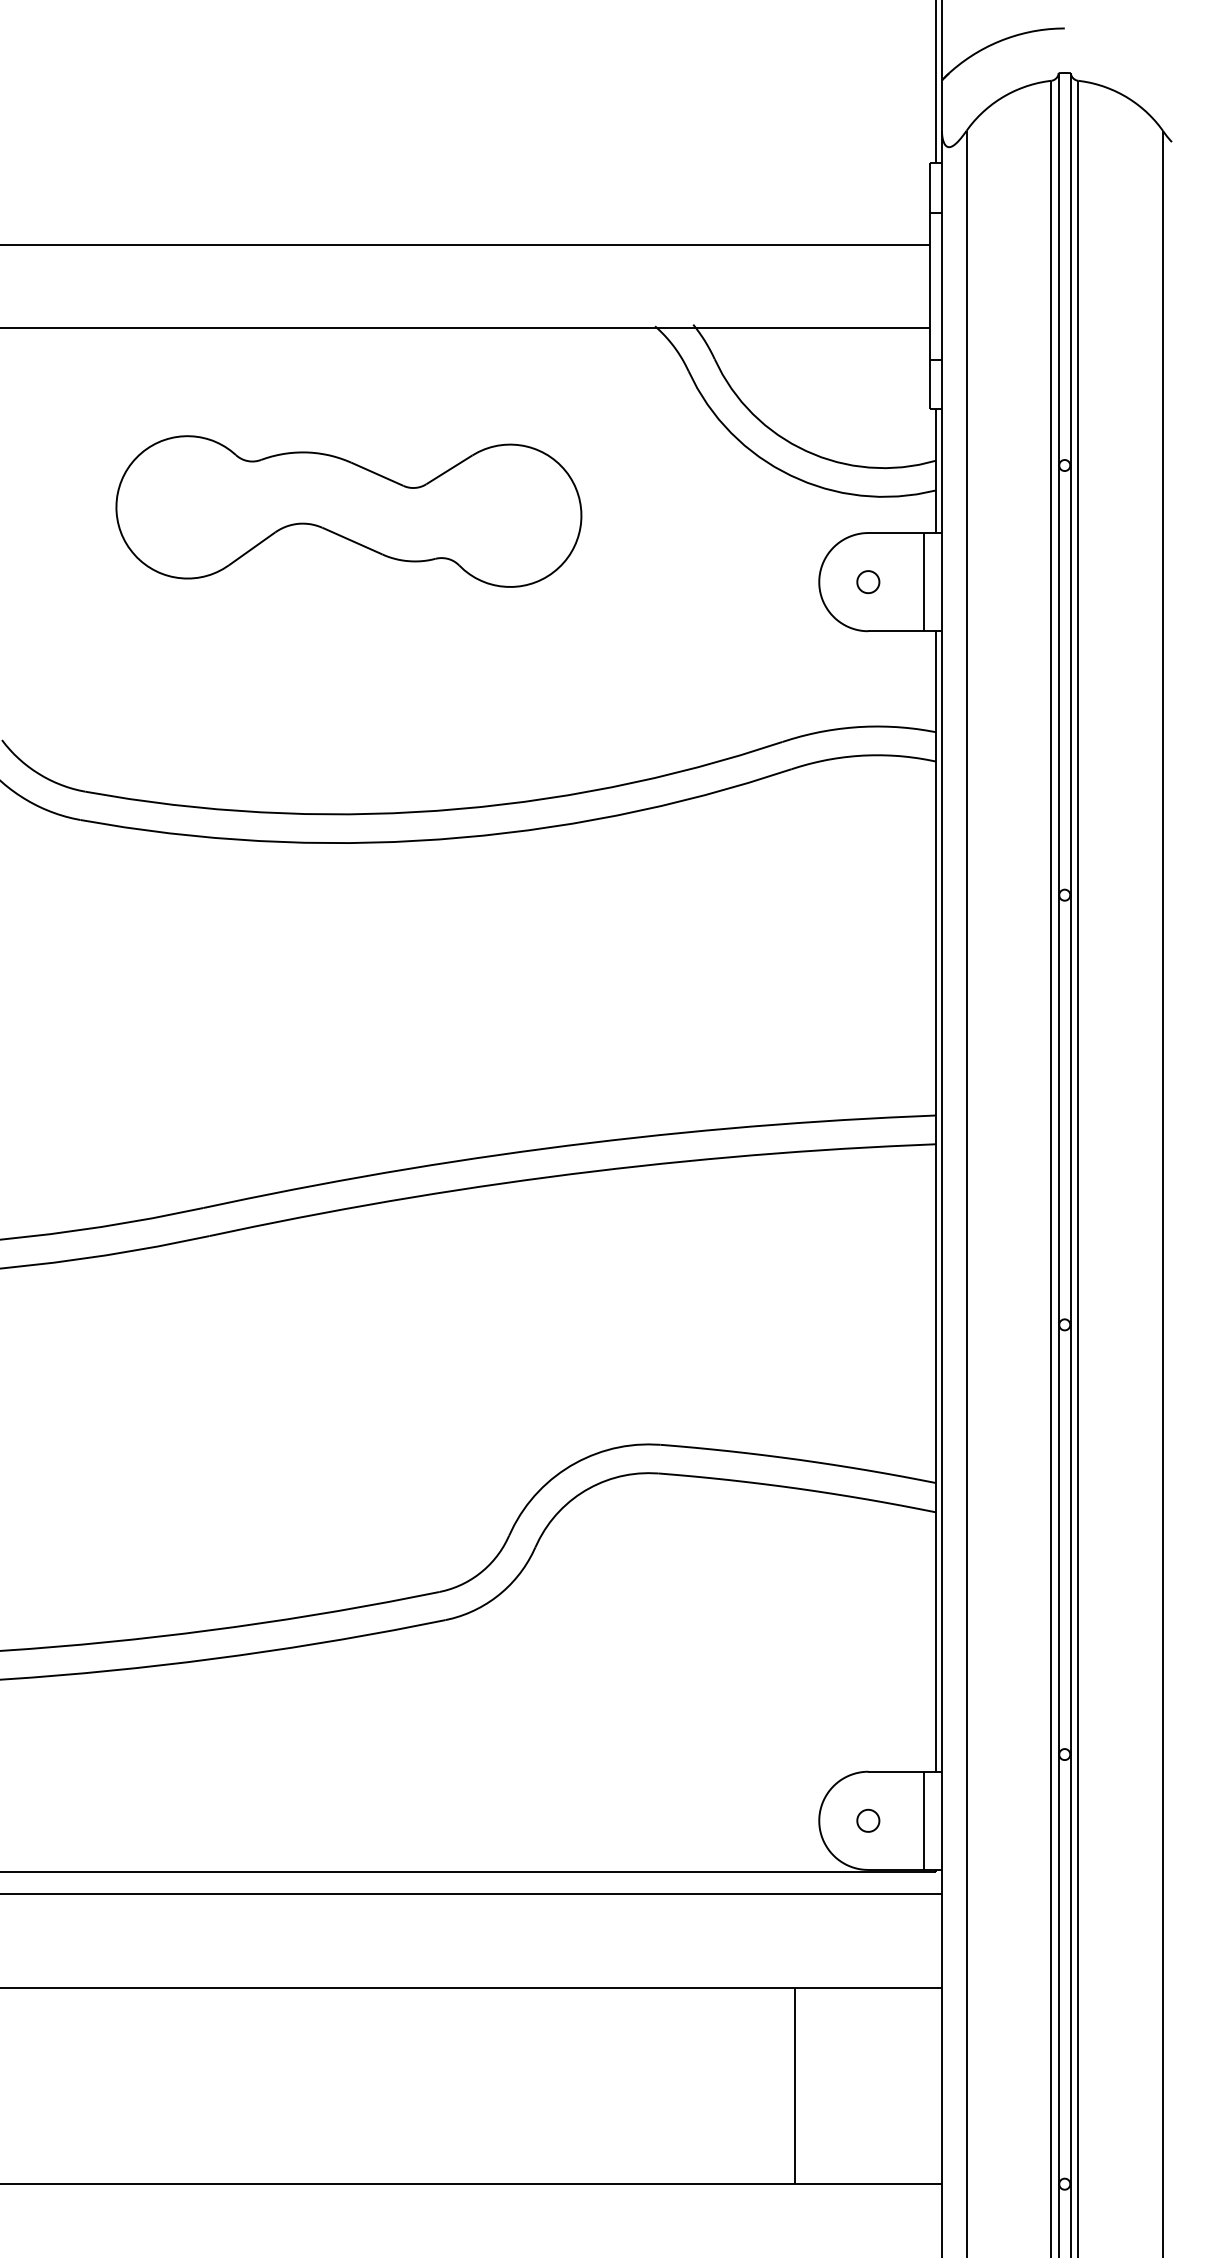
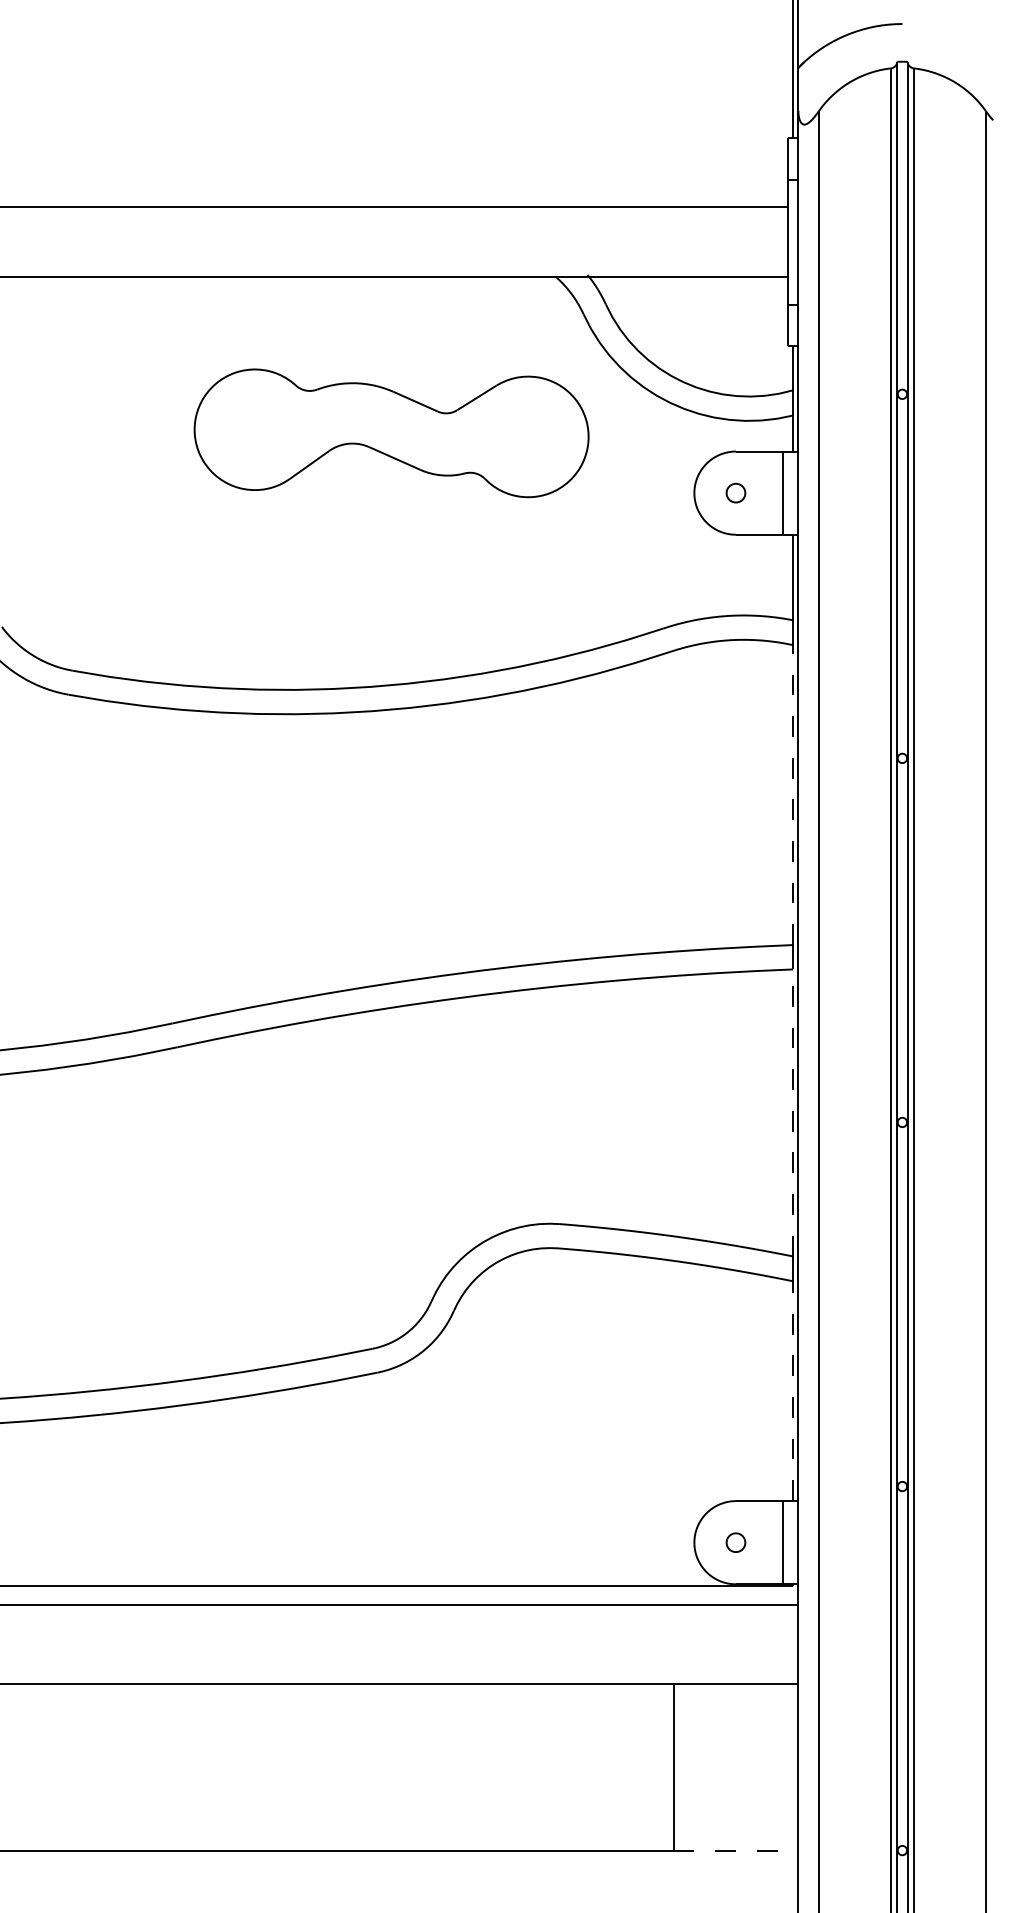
part: (348, 511) -> (391, 433), moved
line: (935, 938) -> (792, 795), solid -> dashed
line: (935, 1313) -> (792, 1112), solid -> dashed
line: (935, 1642) -> (792, 1391), solid -> dashed
line: (868, 2184) -> (736, 1850), solid -> dashed

